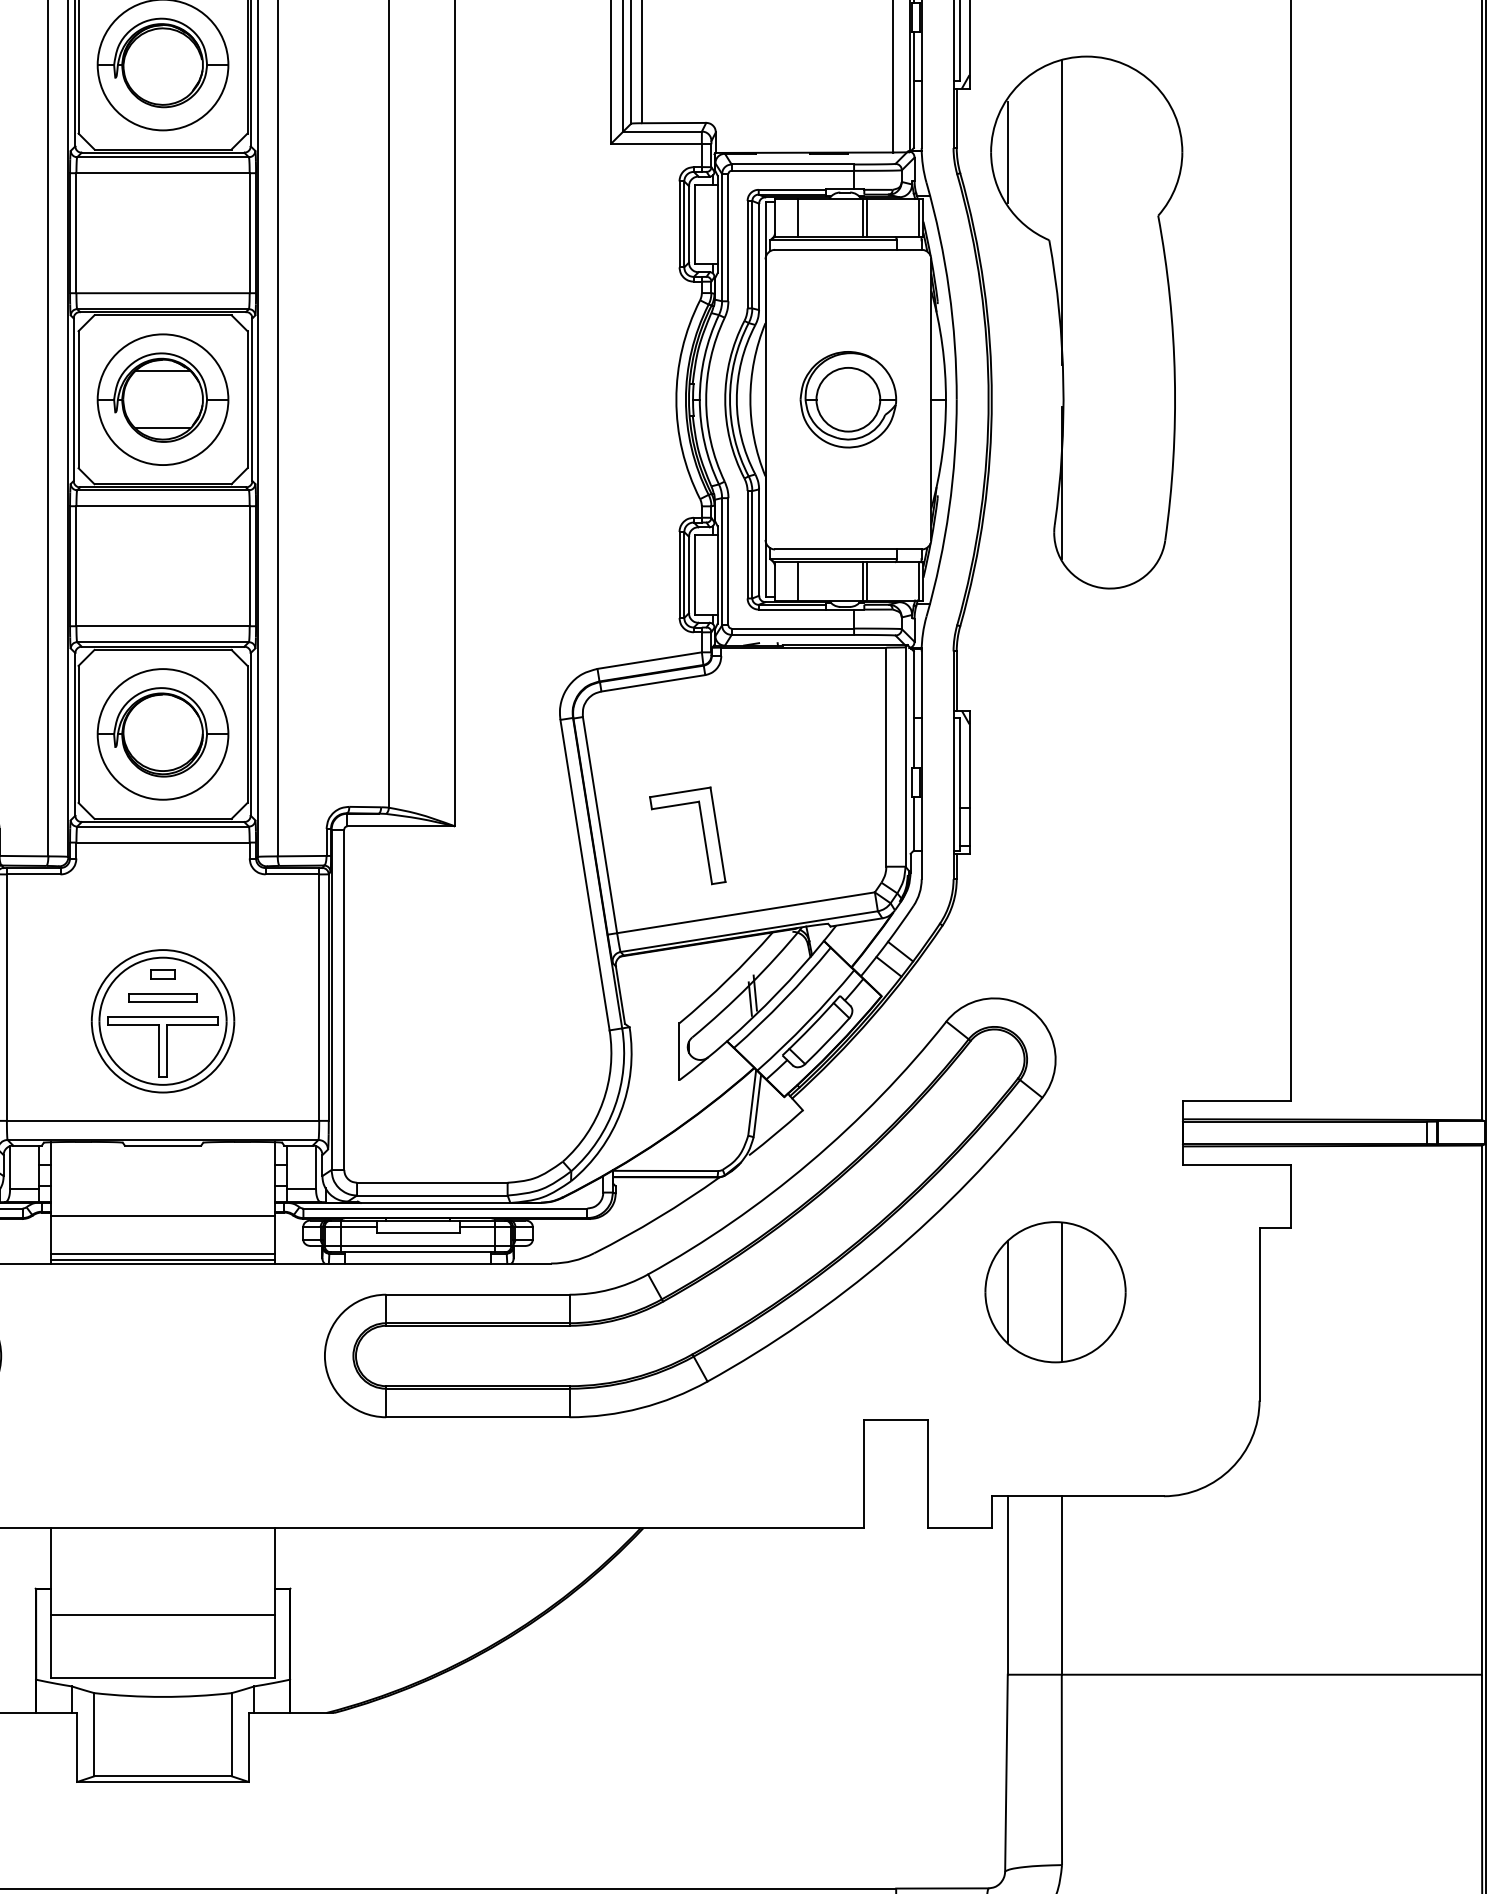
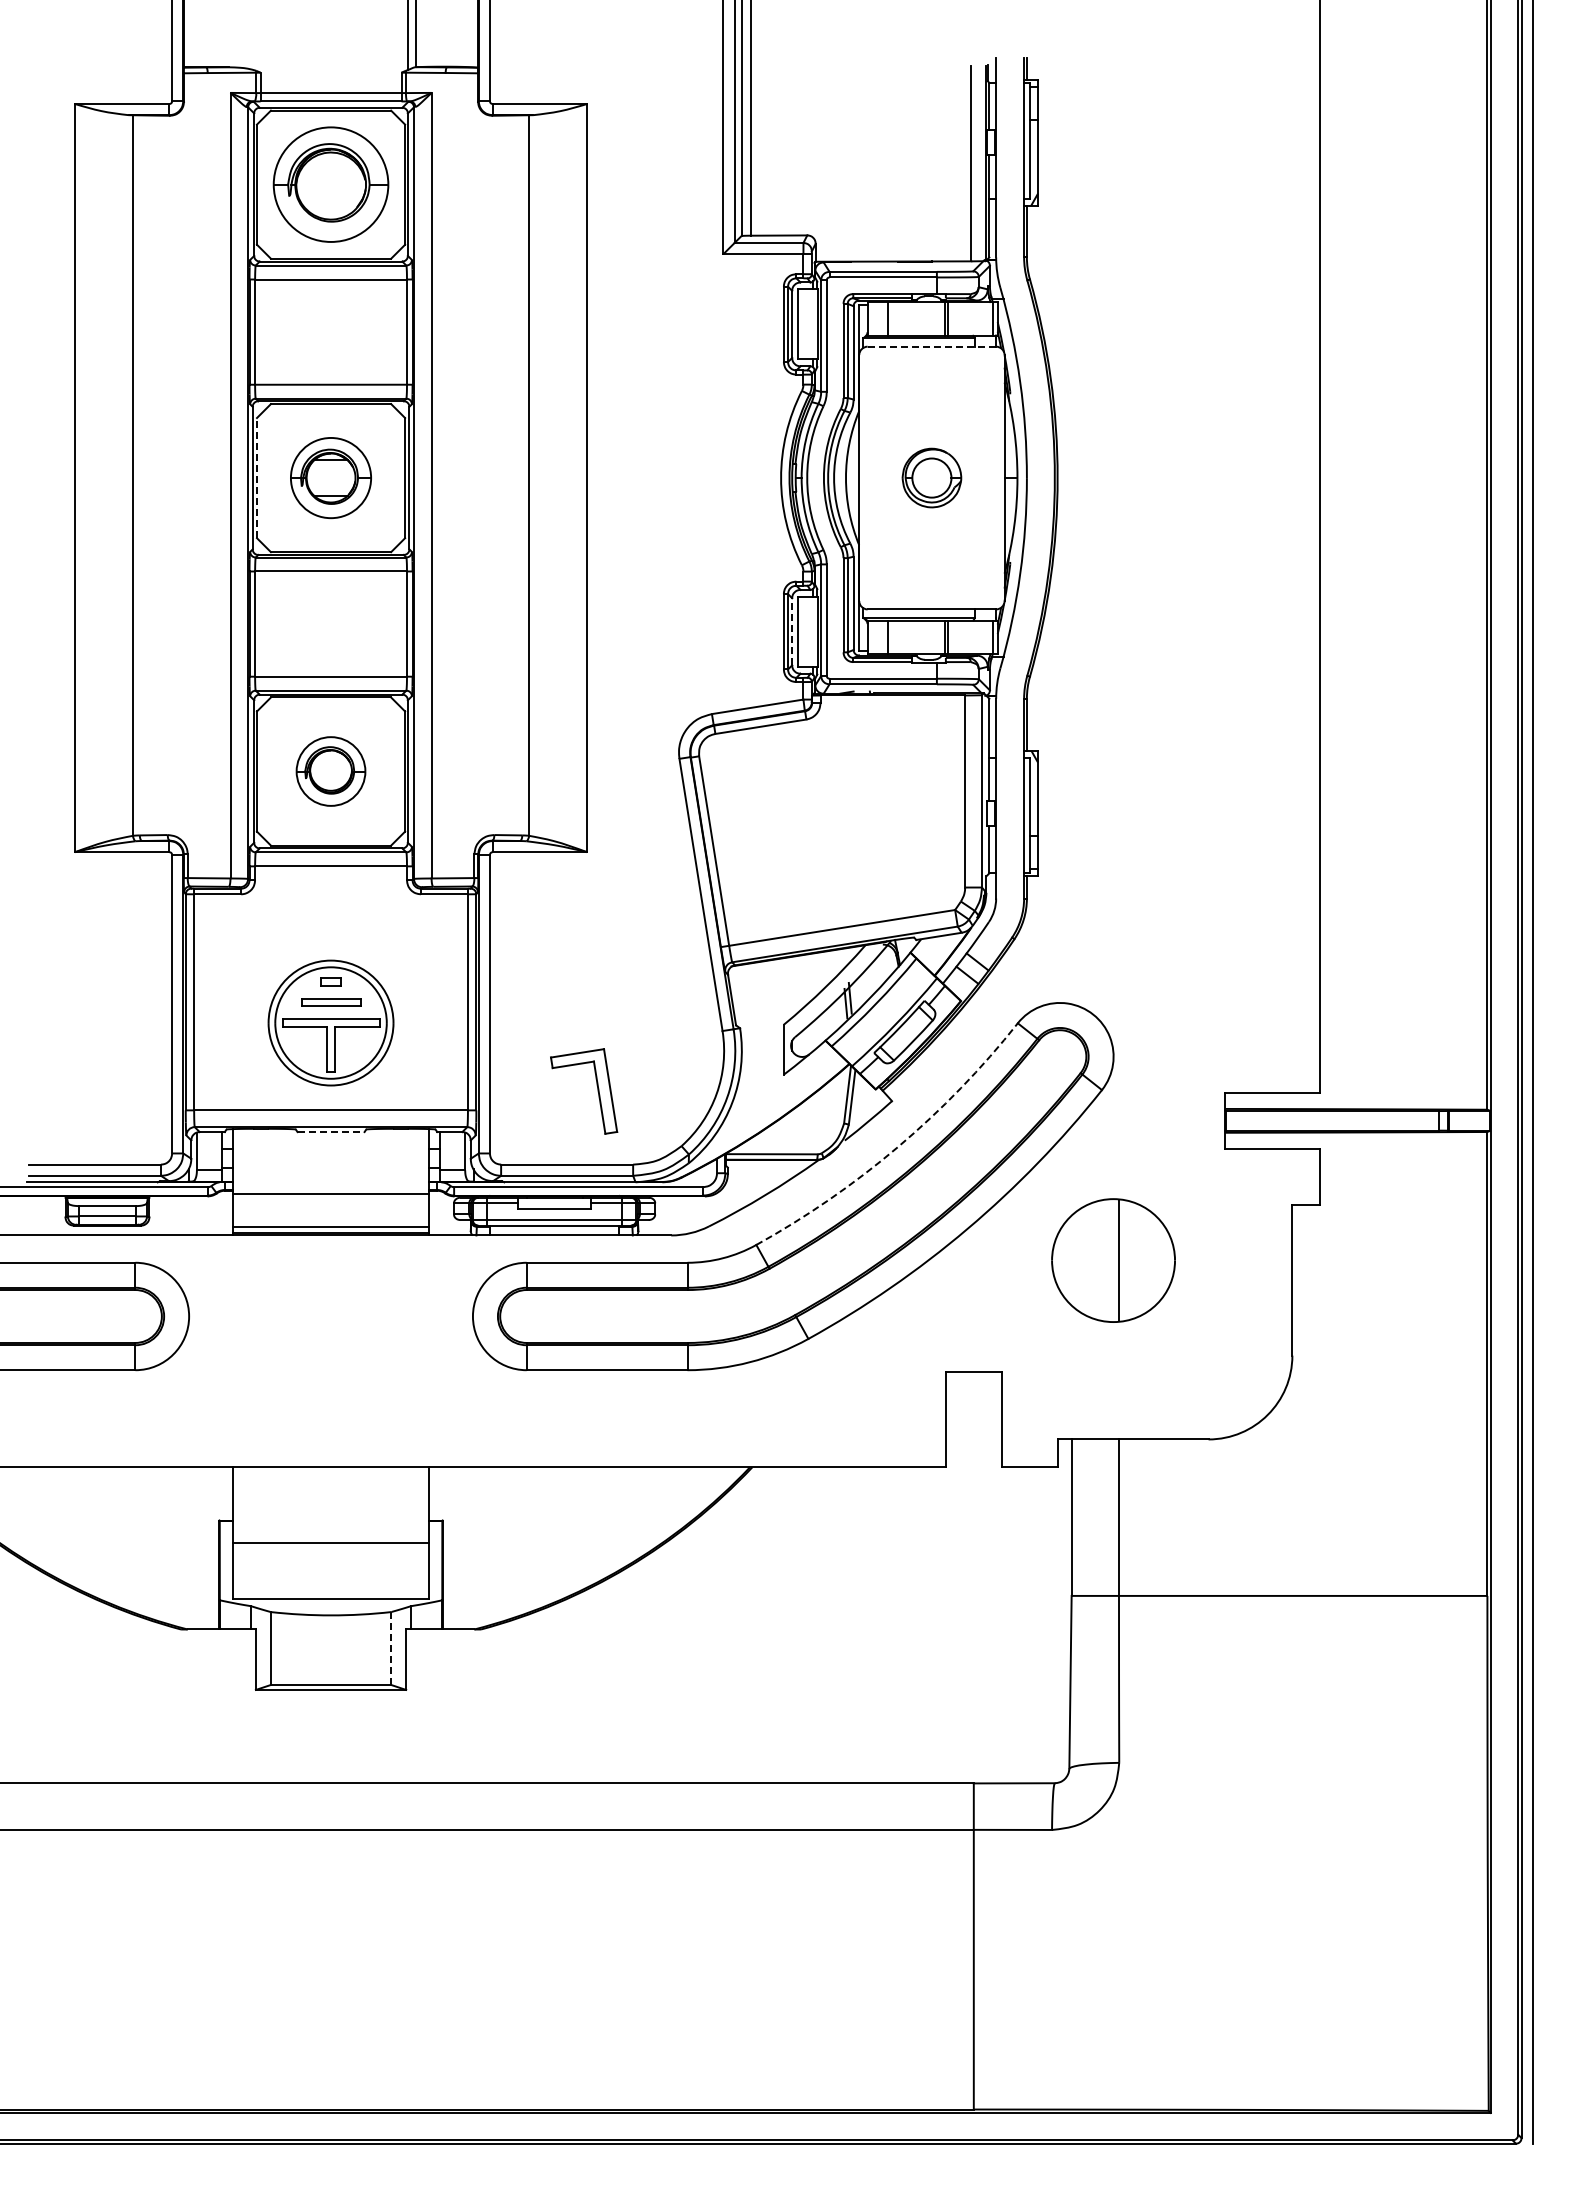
line: (847, 249) -> (931, 346), solid -> dashed
part: (1086, 322) -> (1140, 410), removed
line: (79, 399) -> (257, 477), solid -> dashed
part: (162, 399) -> (330, 477), size x0.7
part: (847, 399) -> (931, 477), size x0.7
line: (689, 574) -> (792, 631), solid -> dashed
part: (162, 734) -> (330, 771), size x0.6
part: (703, 835) -> (597, 1091), moved
line: (163, 1146) -> (331, 1132), solid -> dashed
arc: (810, 1163) -> (898, 1147), solid -> dashed
line: (1007, 1290) -> (1071, 1259), removed
line: (232, 1734) -> (391, 1648), solid -> dashed

